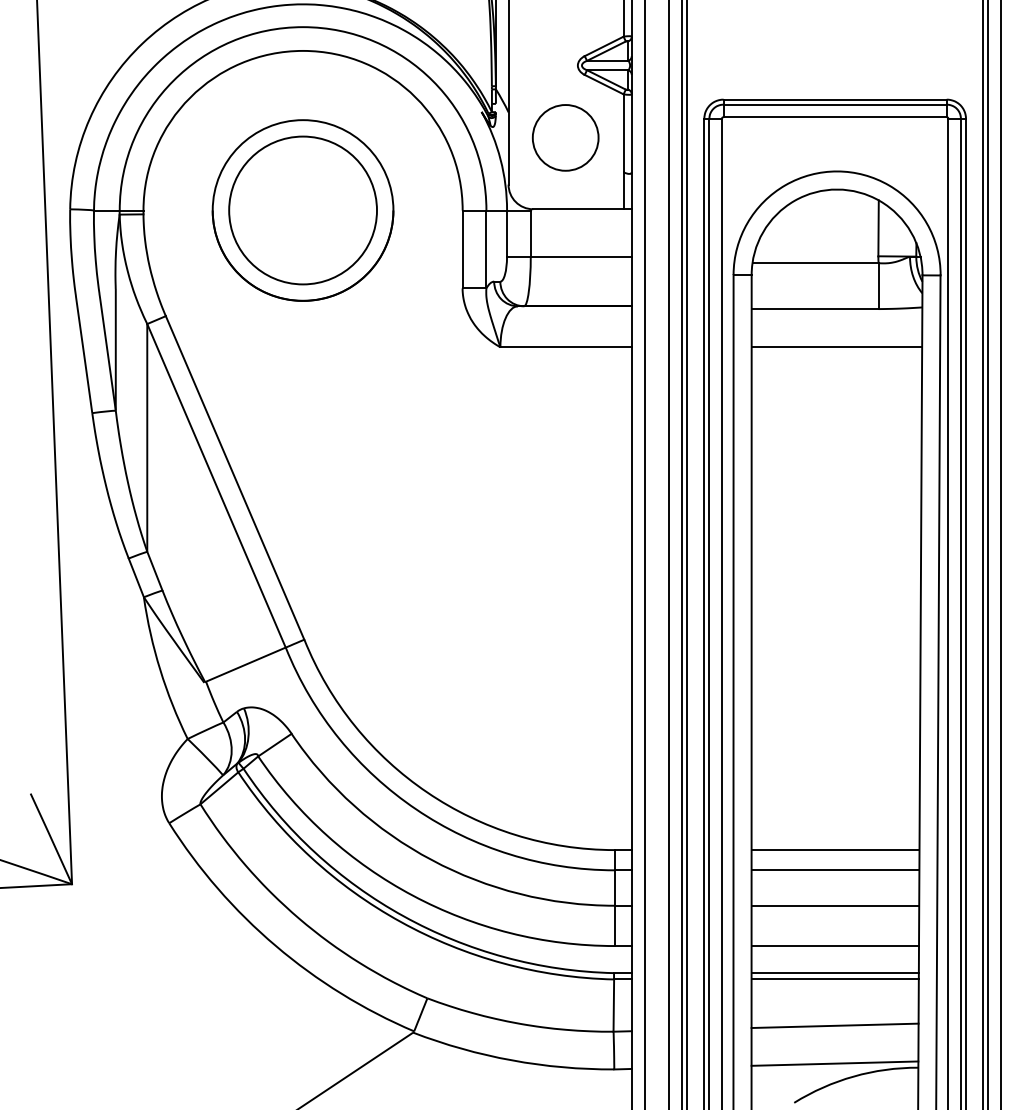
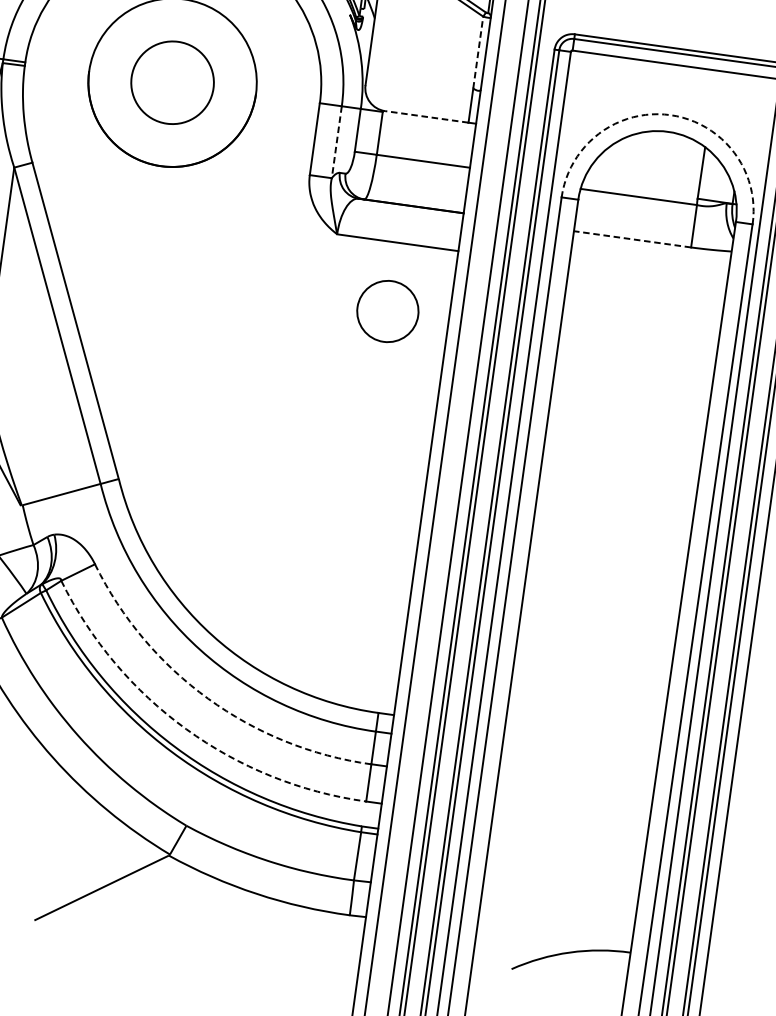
line: (623, 133) -> (478, 52), solid -> dashed
circle: (565, 137) -> (387, 311), moved
arc: (837, 171) -> (670, 115), solid -> dashed
line: (577, 209) -> (425, 117), solid -> dashed
circle: (303, 210) -> (172, 82), size x0.6
line: (486, 249) -> (336, 142), solid -> dashed
line: (814, 309) -> (631, 239), solid -> dashed
line: (836, 347) -> (647, 277), removed
line: (835, 850) -> (581, 741), removed
arc: (431, 860) -> (207, 699), solid -> dashed
line: (835, 870) -> (579, 760), removed
arc: (412, 895) -> (185, 728), solid -> dashed
line: (835, 905) -> (574, 792), removed
line: (834, 946) -> (568, 830), removed
line: (834, 973) -> (565, 854), removed
line: (834, 979) -> (564, 860), removed
line: (834, 1025) -> (558, 902), removed
line: (834, 1063) -> (553, 938), removed

